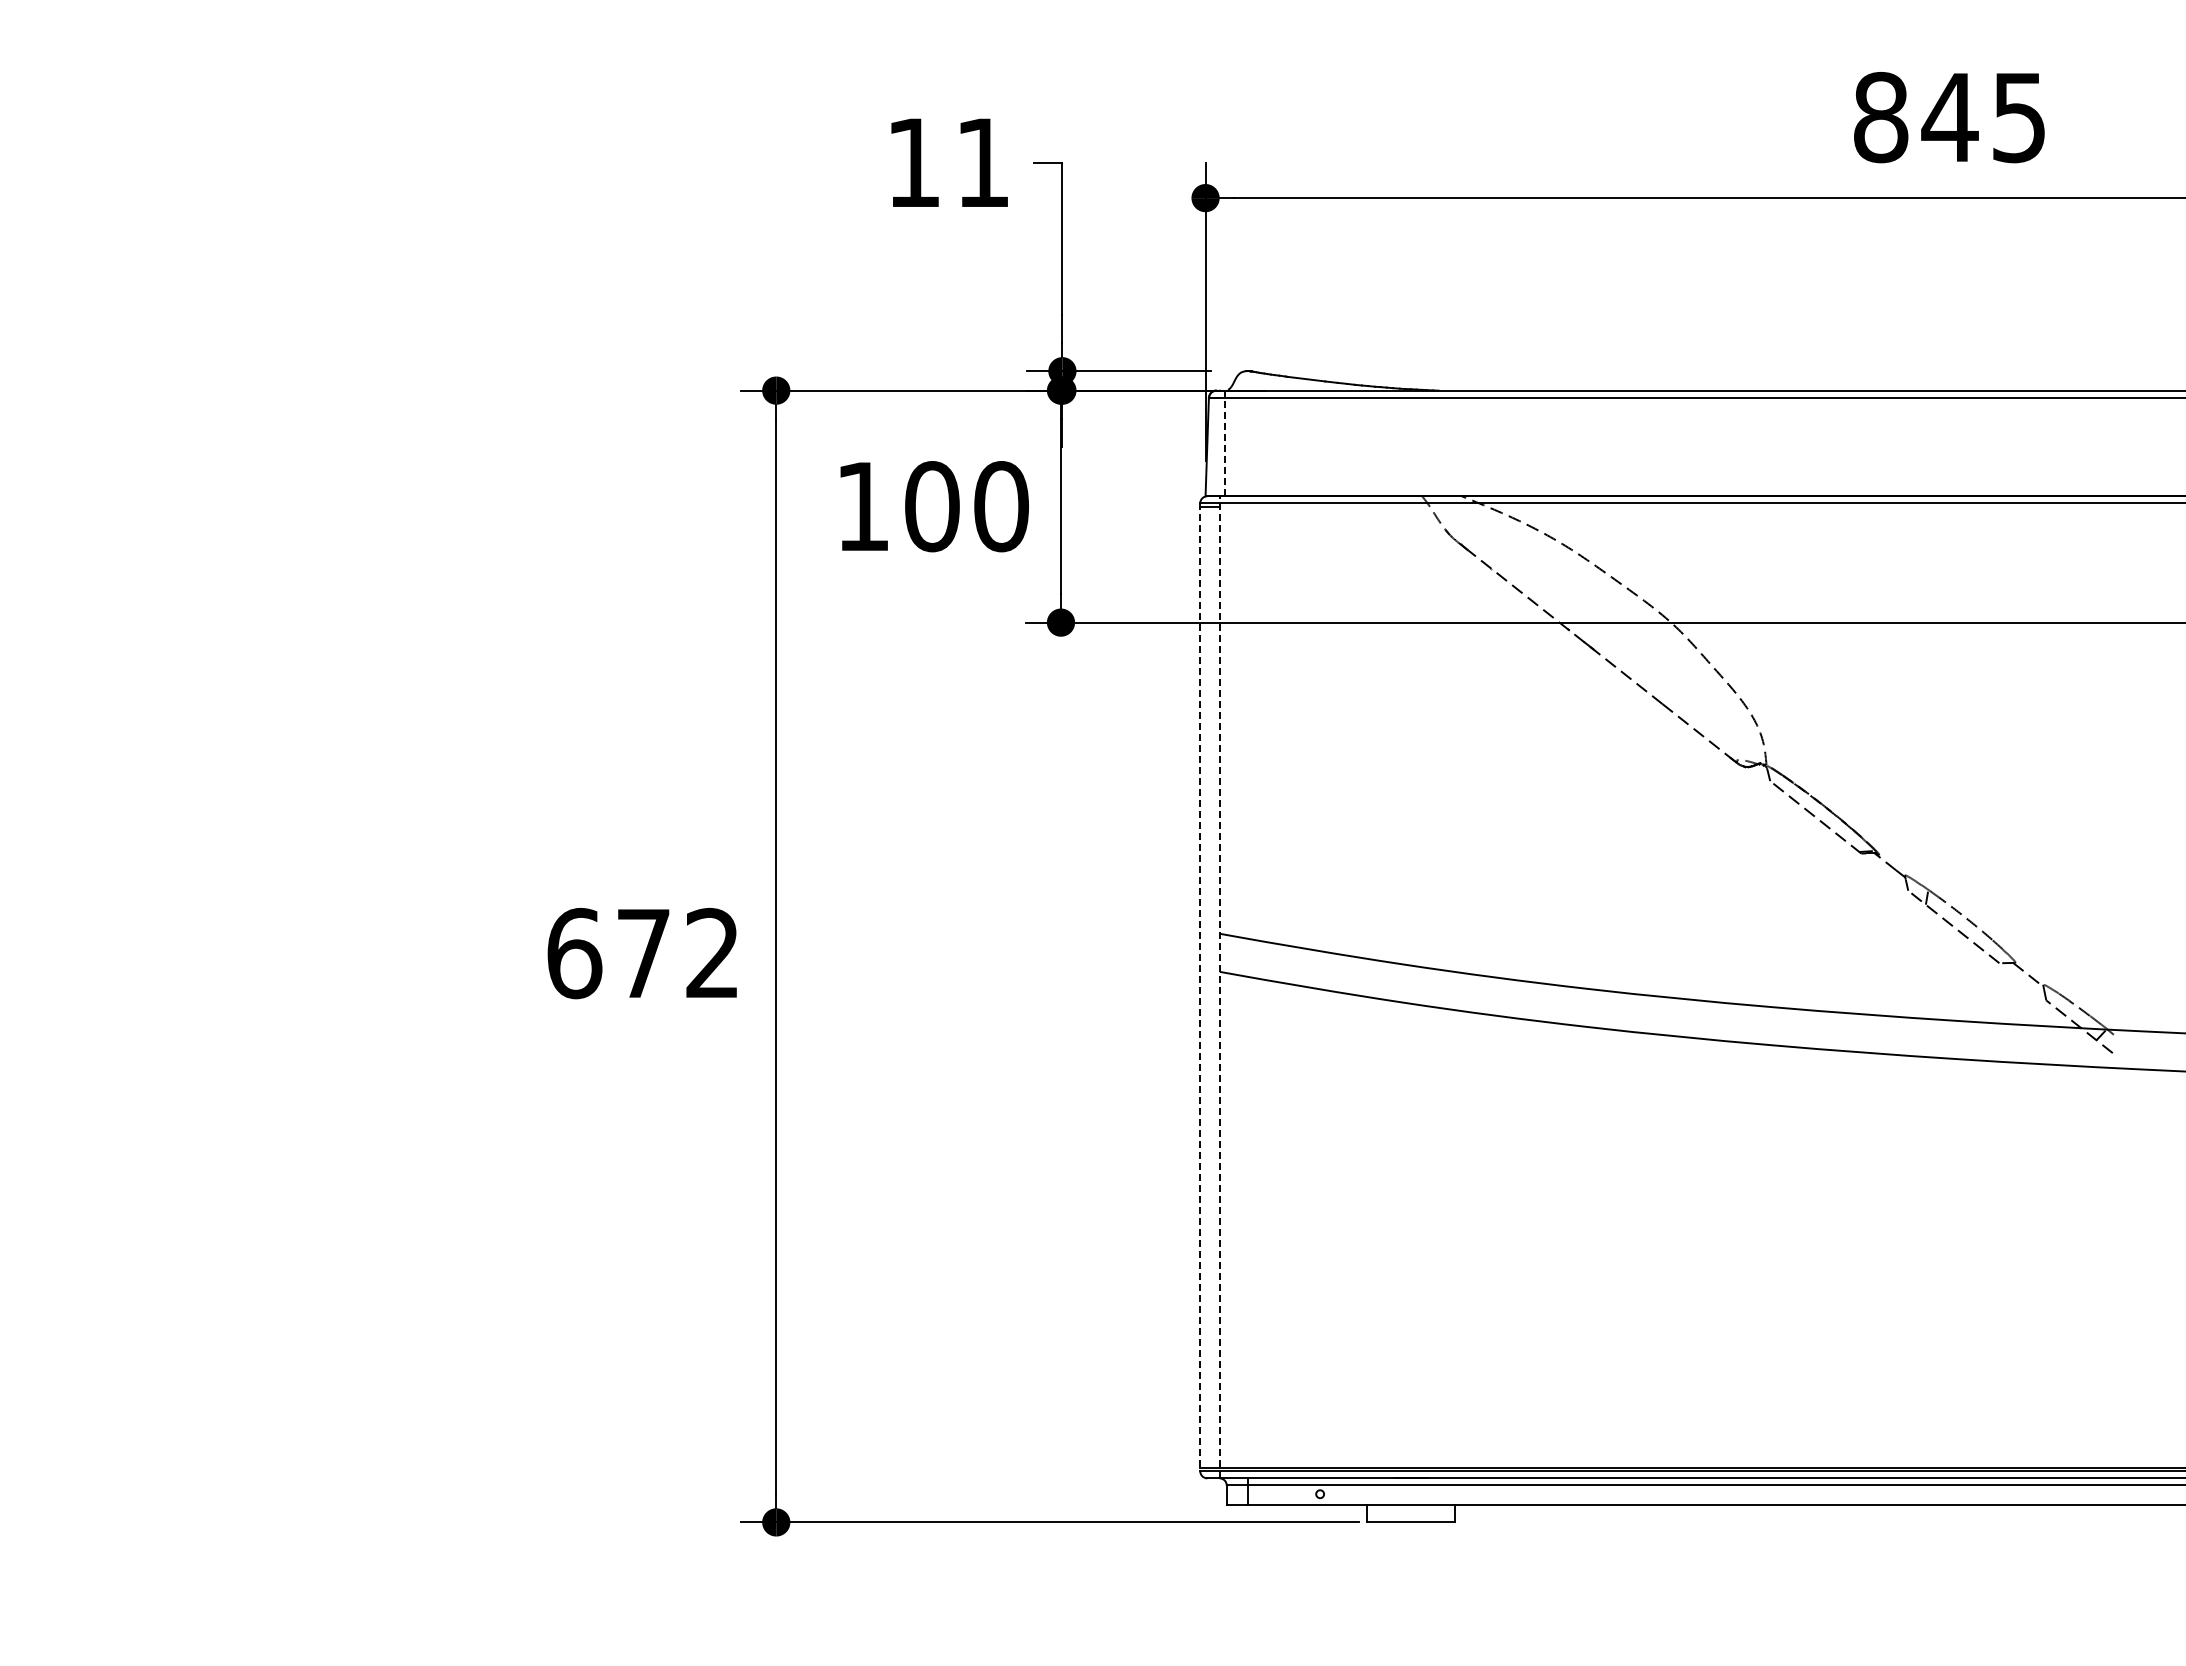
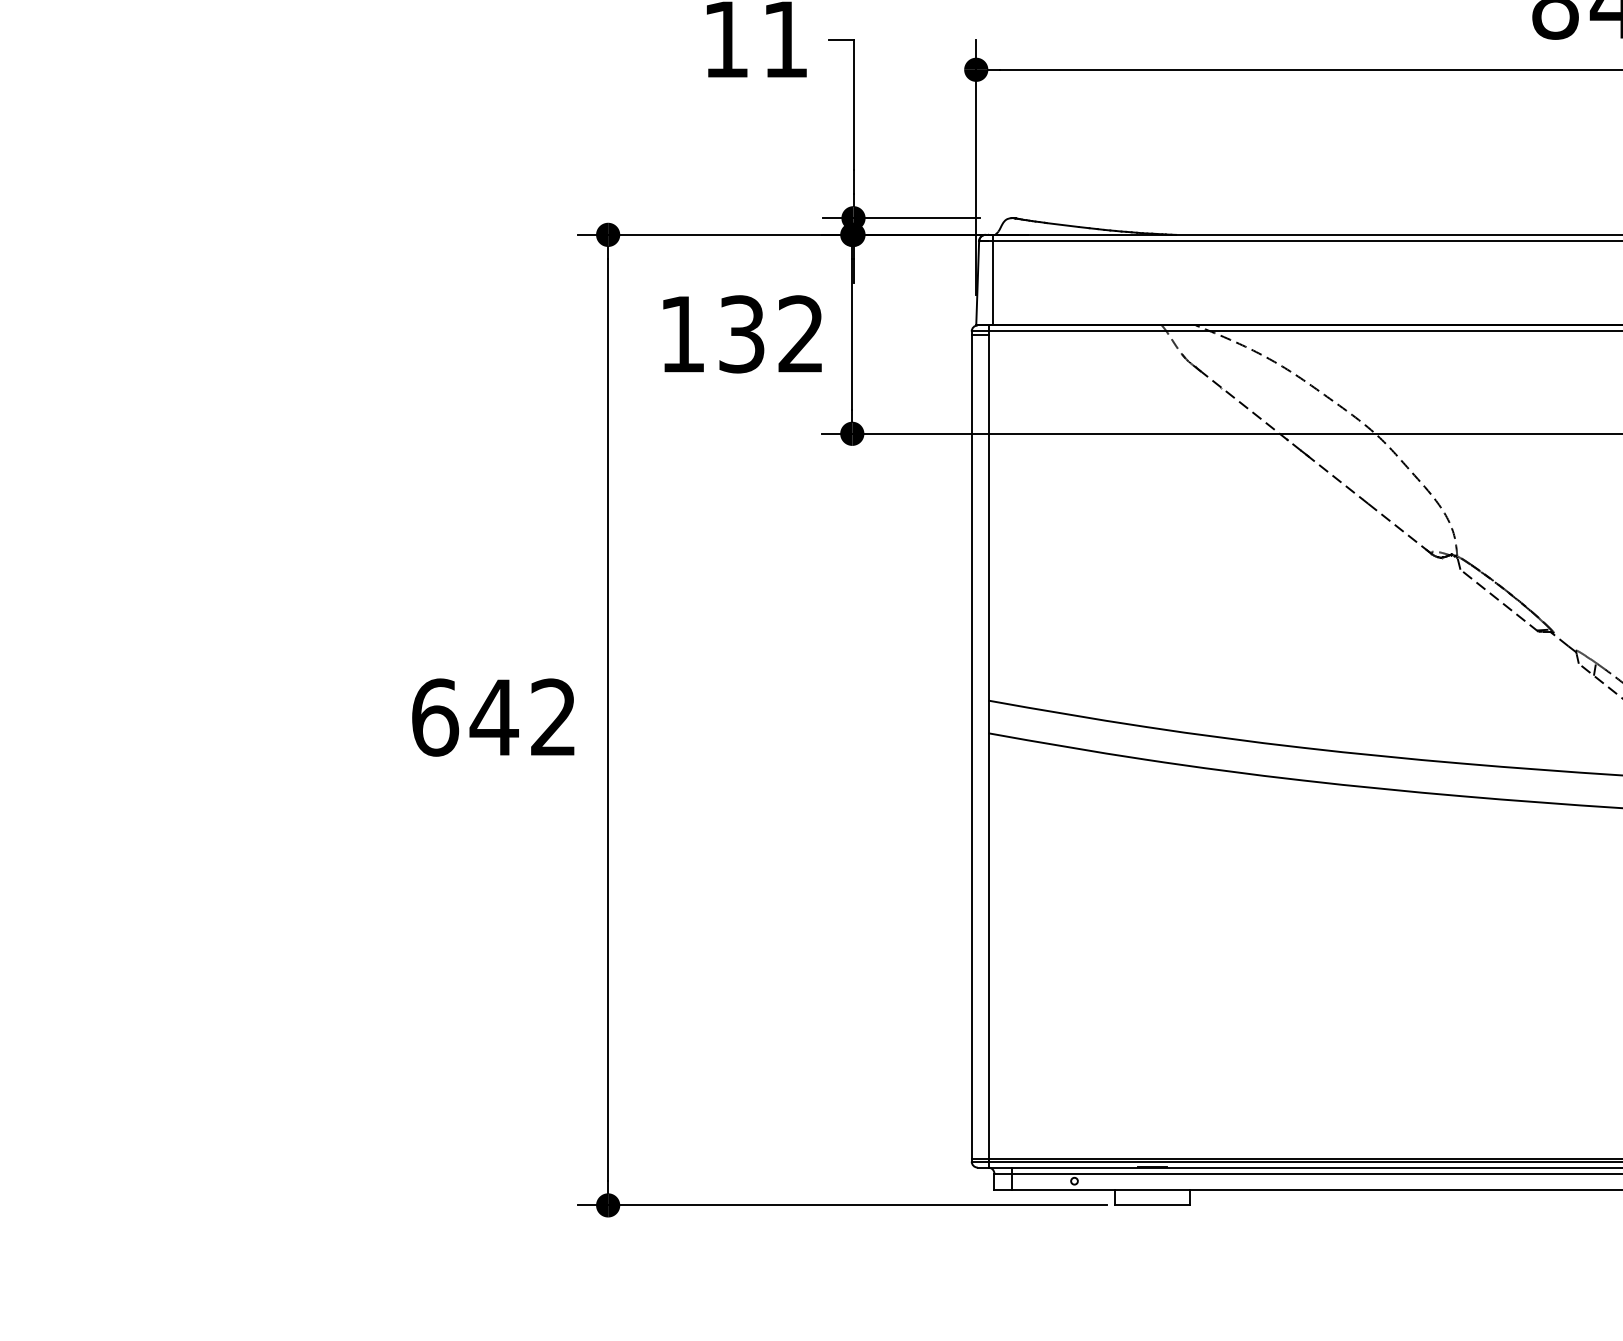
line: (1225, 443) -> (993, 280), dashed -> solid
text: (966, 506) -> (771, 334), 100 -> 132
text: (643, 953) -> (494, 717), 672 -> 642
line: (1219, 986) -> (988, 745), dashed -> solid
line: (1200, 987) -> (971, 746), dashed -> solid

